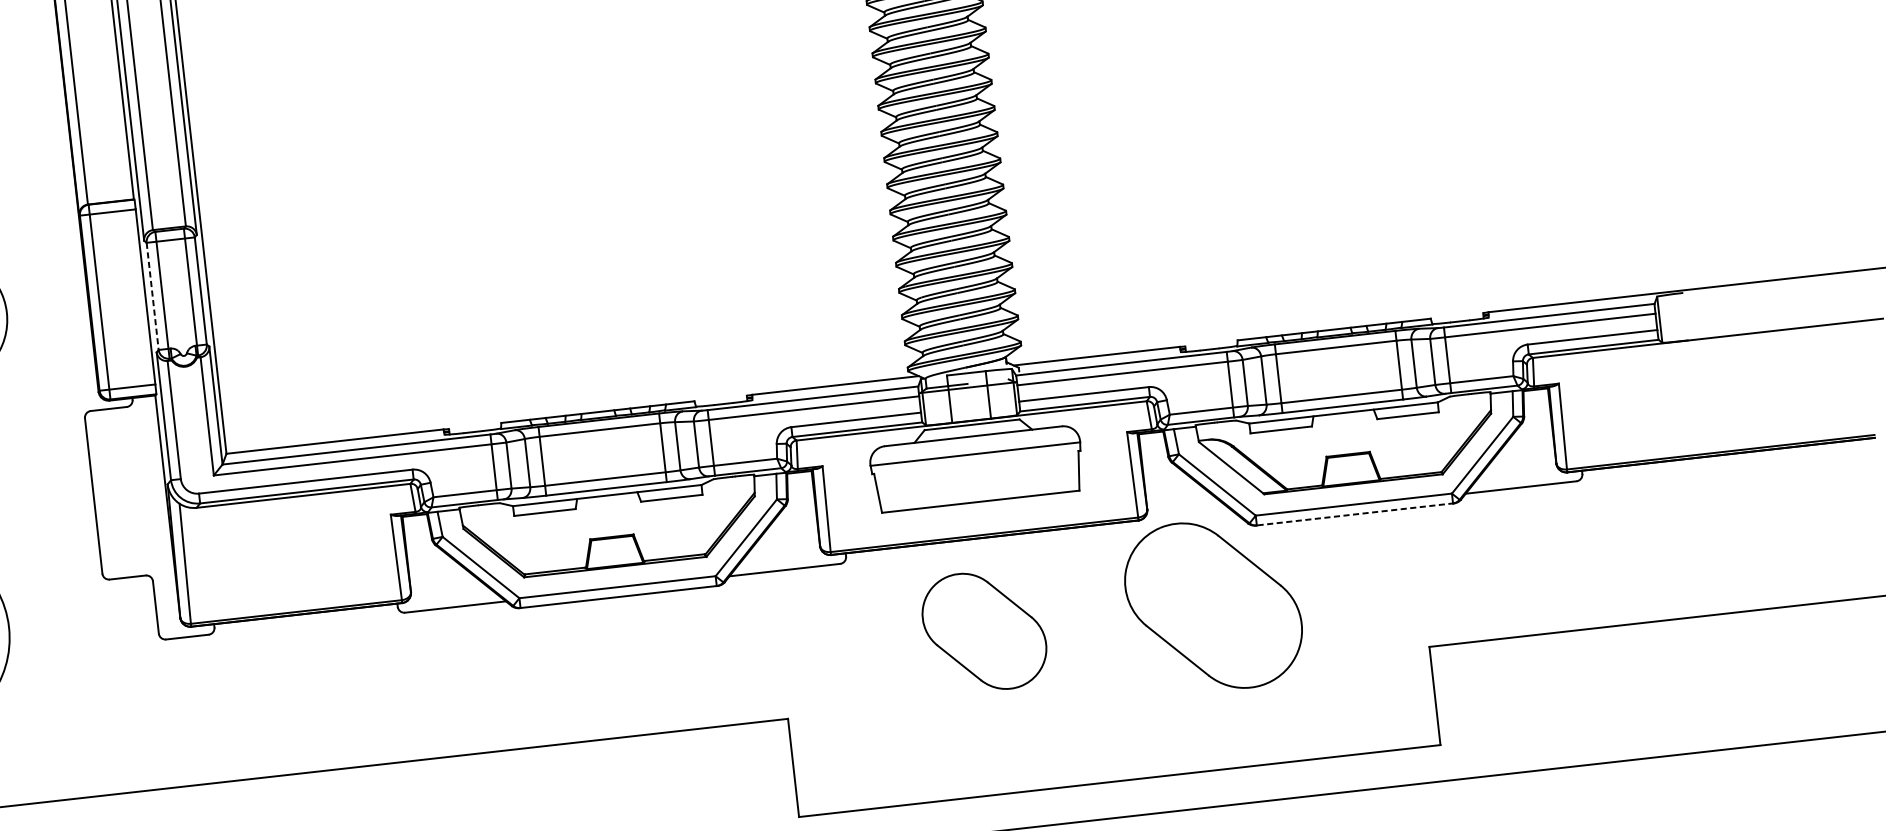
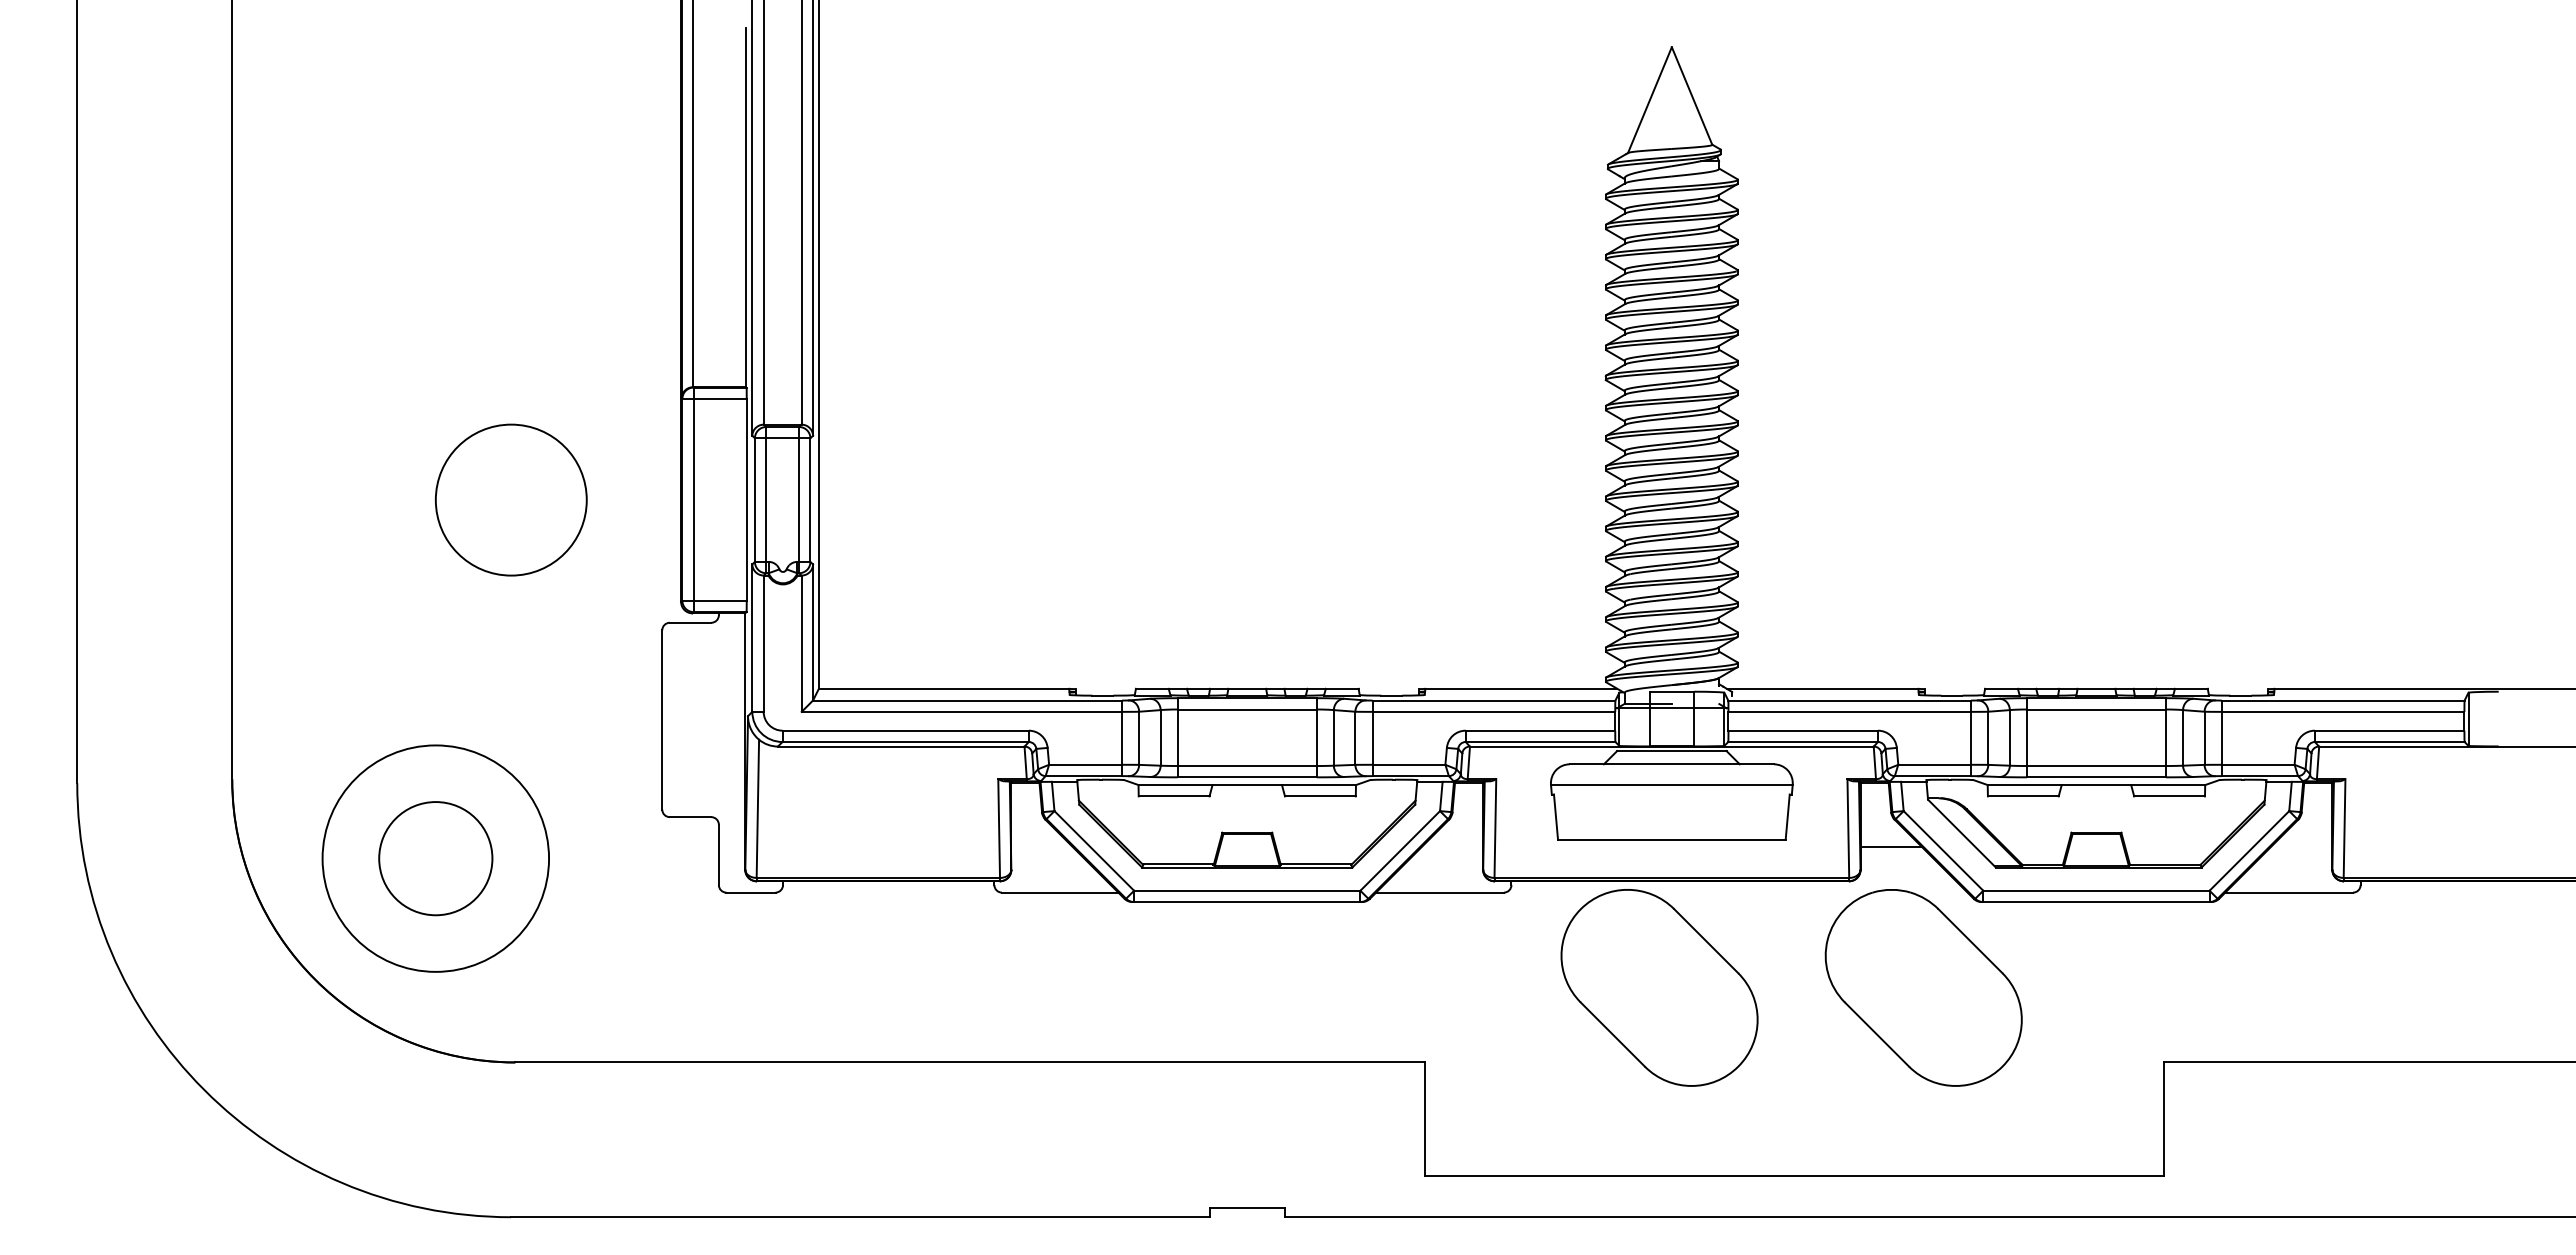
line: (152, 296) -> (754, 500), dashed -> solid
line: (1171, 487) -> (1891, 847), added
line: (1355, 514) -> (2097, 902), dashed -> solid
part: (984, 631) -> (1659, 987), size x1.43

